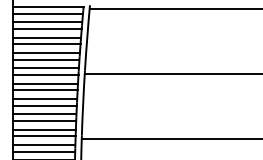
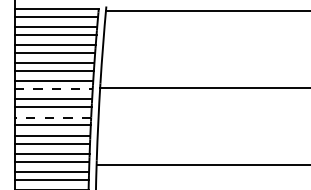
line: (46, 75) -> (54, 89), solid -> dashed
line: (44, 99) -> (52, 117), solid -> dashed

